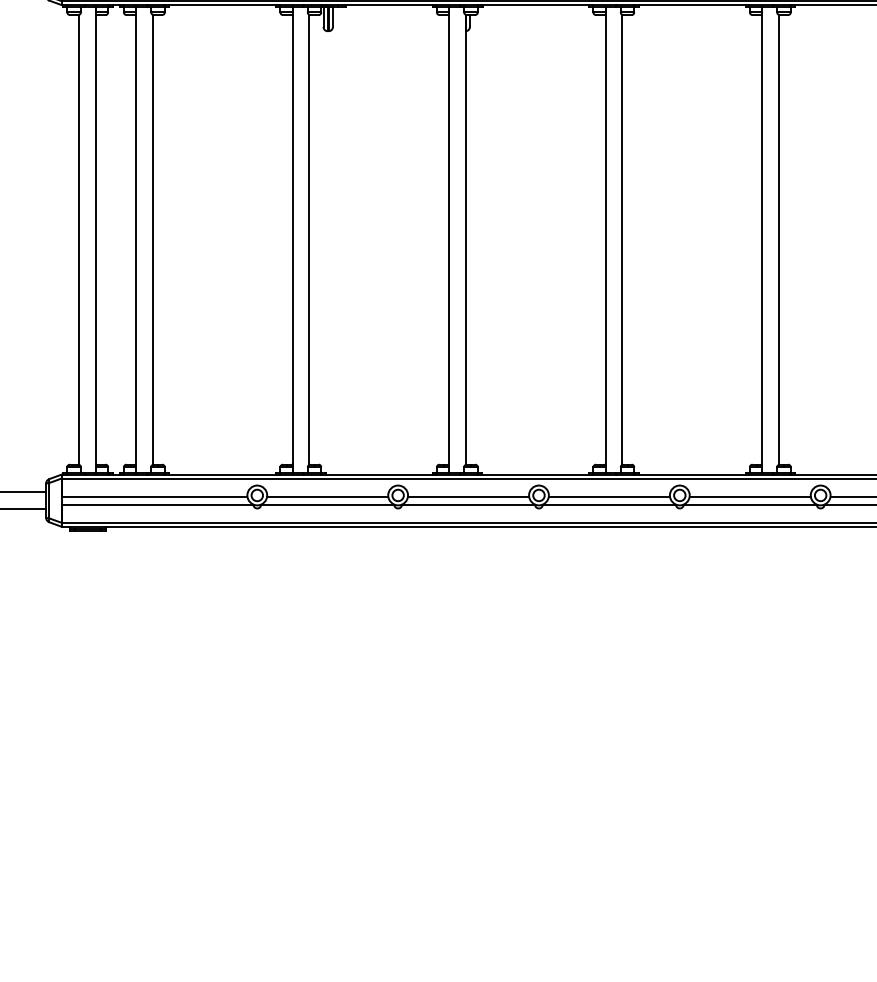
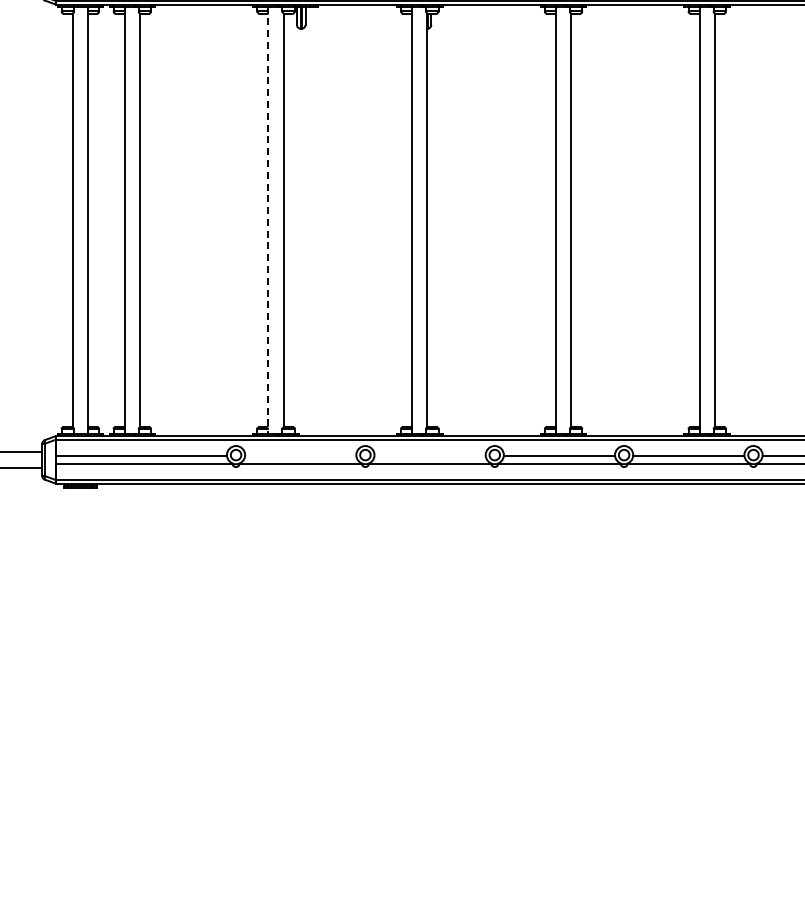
line: (292, 240) -> (268, 220), solid -> dashed
line: (327, 496) -> (300, 456), removed
line: (467, 496) -> (429, 456), removed

